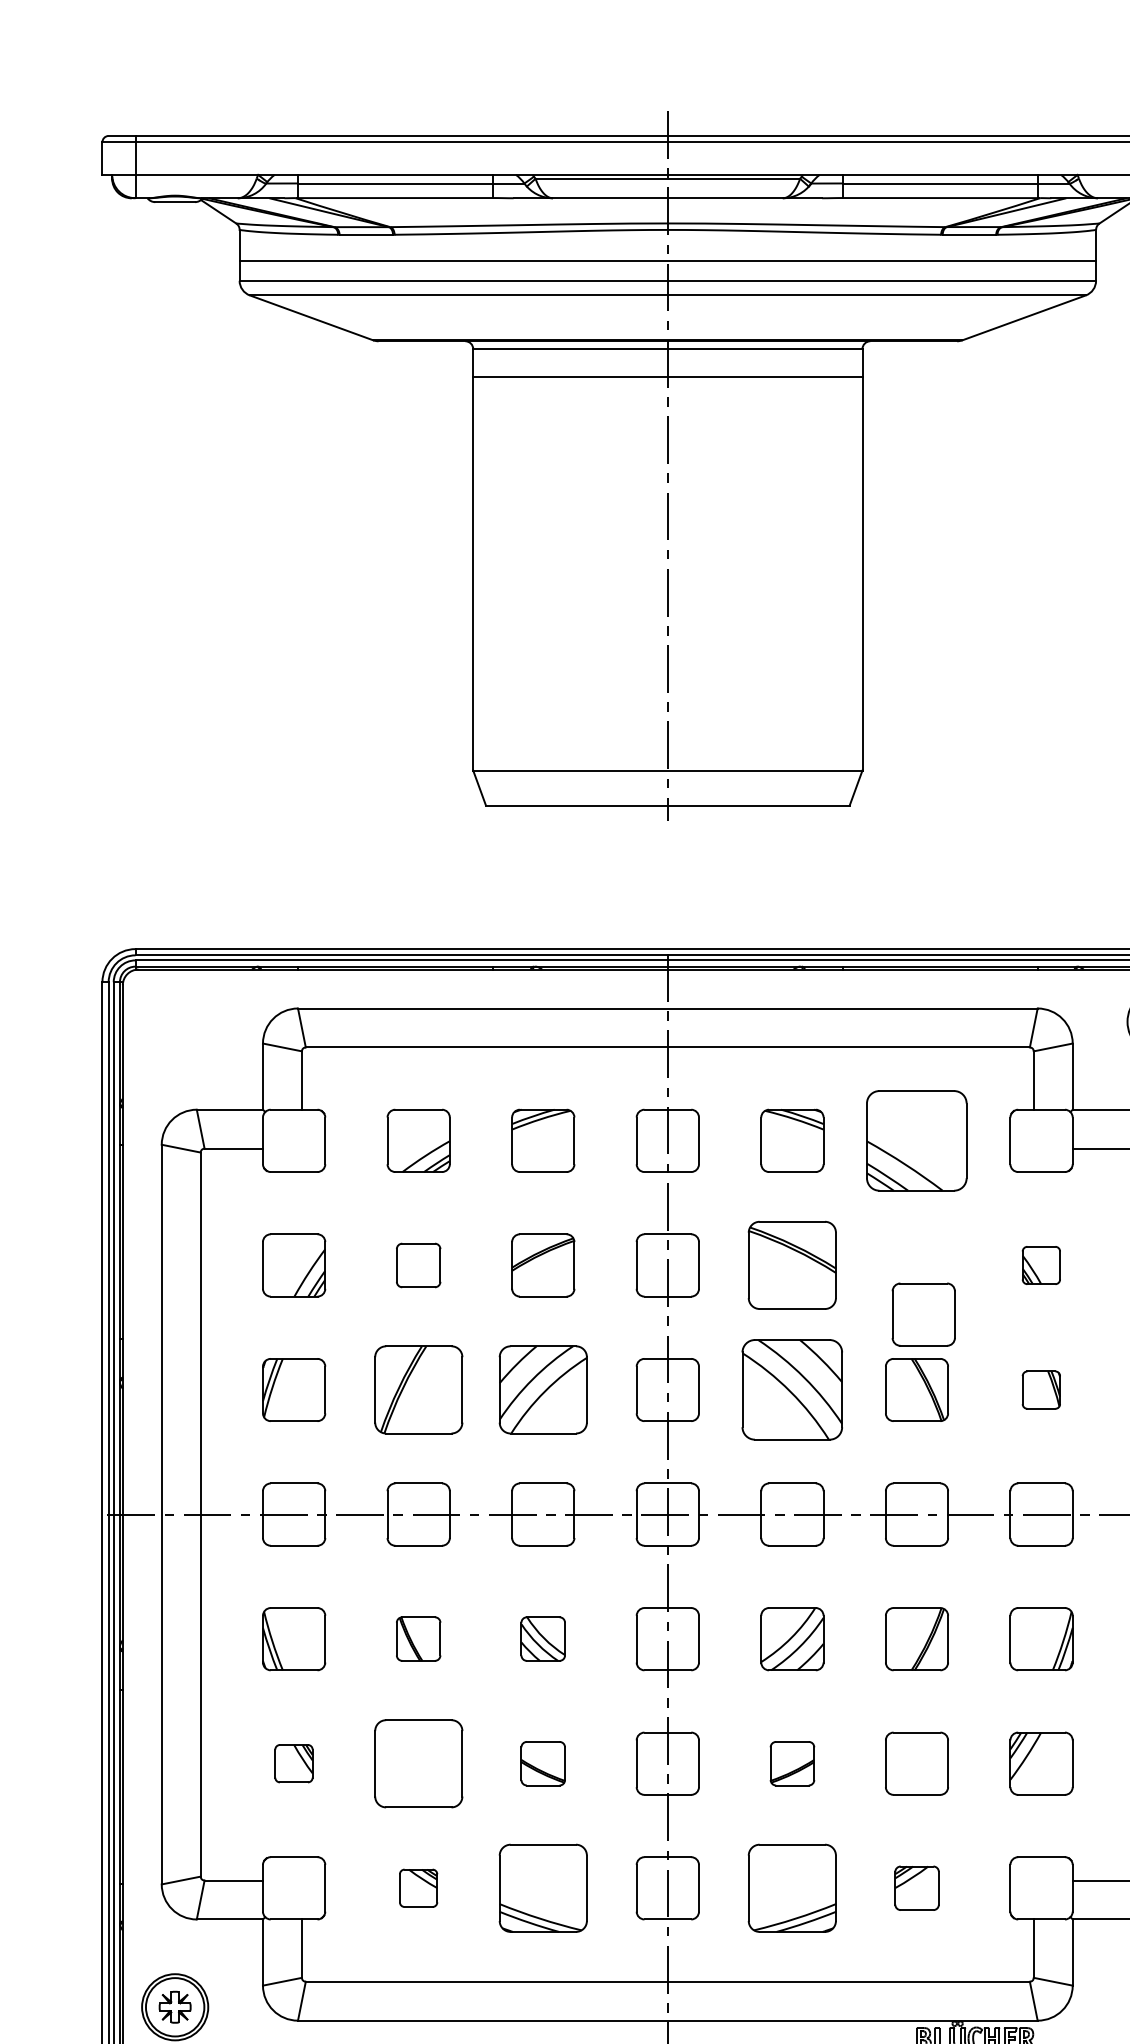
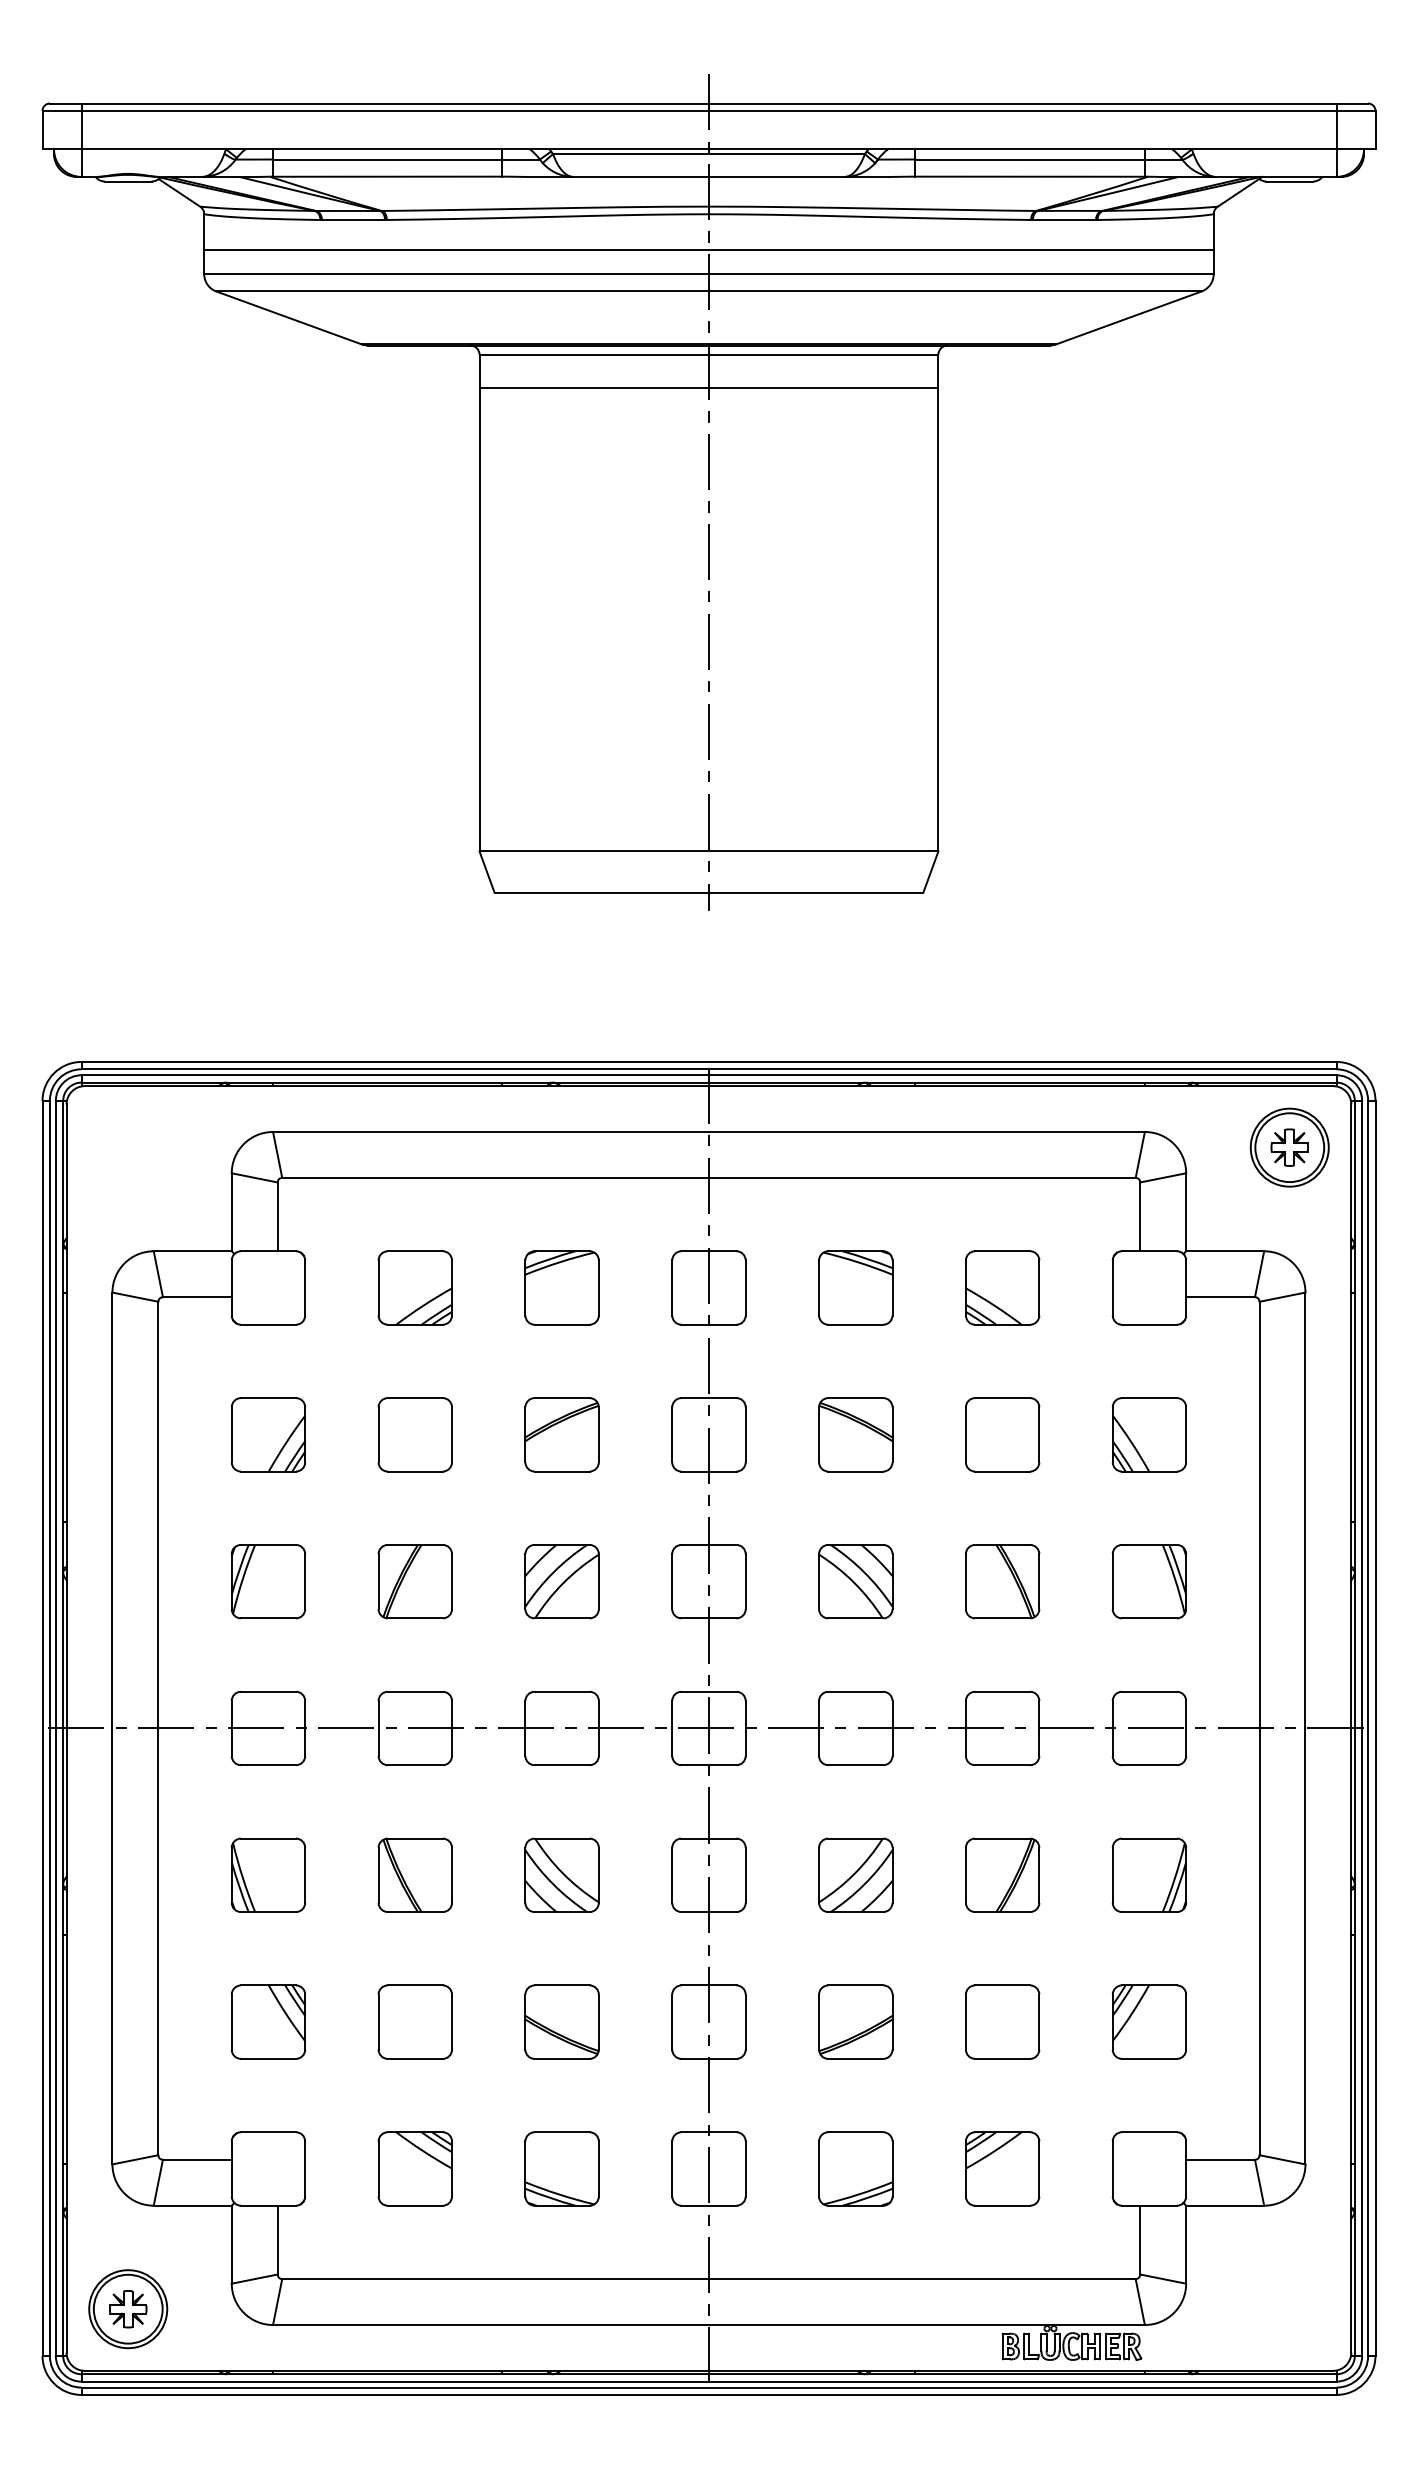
part: (916, 1140) -> (1002, 1287), size x0.62
part: (418, 1265) -> (414, 1434), size x1.43
part: (792, 1265) -> (855, 1434), size x0.71
part: (1040, 1265) -> (1148, 1434), size x1.67
part: (923, 1314) -> (1002, 1434), moved
part: (418, 1389) -> (414, 1581), size x0.71
part: (542, 1389) -> (561, 1581), size x0.71
part: (792, 1389) -> (855, 1581), size x0.62
part: (1040, 1389) -> (1148, 1581), size x1.67
part: (418, 1638) -> (414, 1874), size x1.43
part: (542, 1638) -> (561, 1874), size x1.43
part: (293, 1763) -> (267, 2021), size x1.67
part: (418, 1763) -> (414, 2021), size x0.71
part: (542, 1763) -> (561, 2021), size x1.43
part: (792, 1763) -> (855, 2021), size x1.43
part: (418, 1887) -> (414, 2168), size x1.67
part: (542, 1887) -> (561, 2168), size x0.71
part: (792, 1887) -> (855, 2168), size x0.71
part: (916, 1887) -> (1002, 2168), size x1.43

